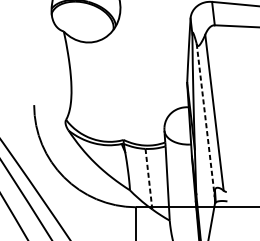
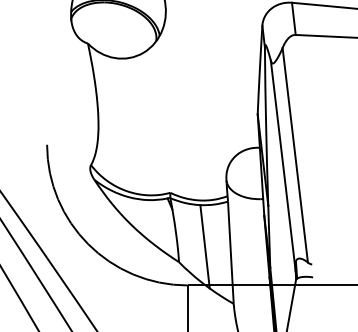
line: (205, 120) -> (283, 166), dashed -> solid
line: (149, 178) -> (205, 246), dashed -> solid

